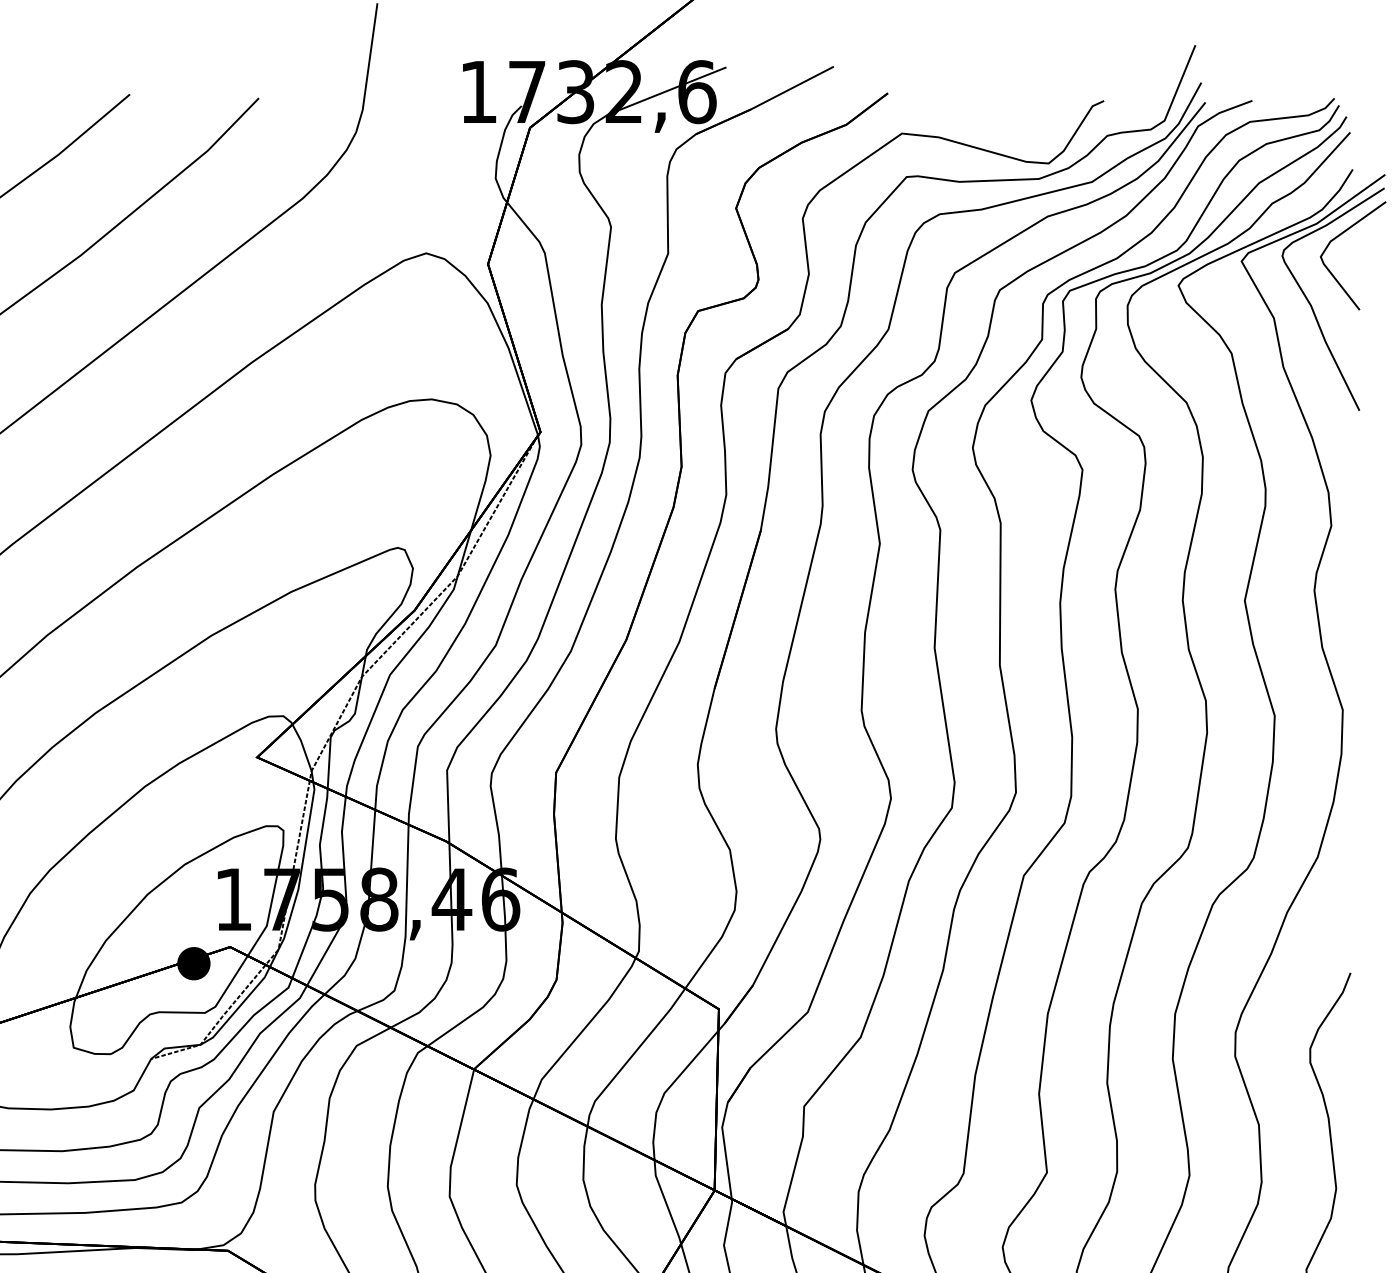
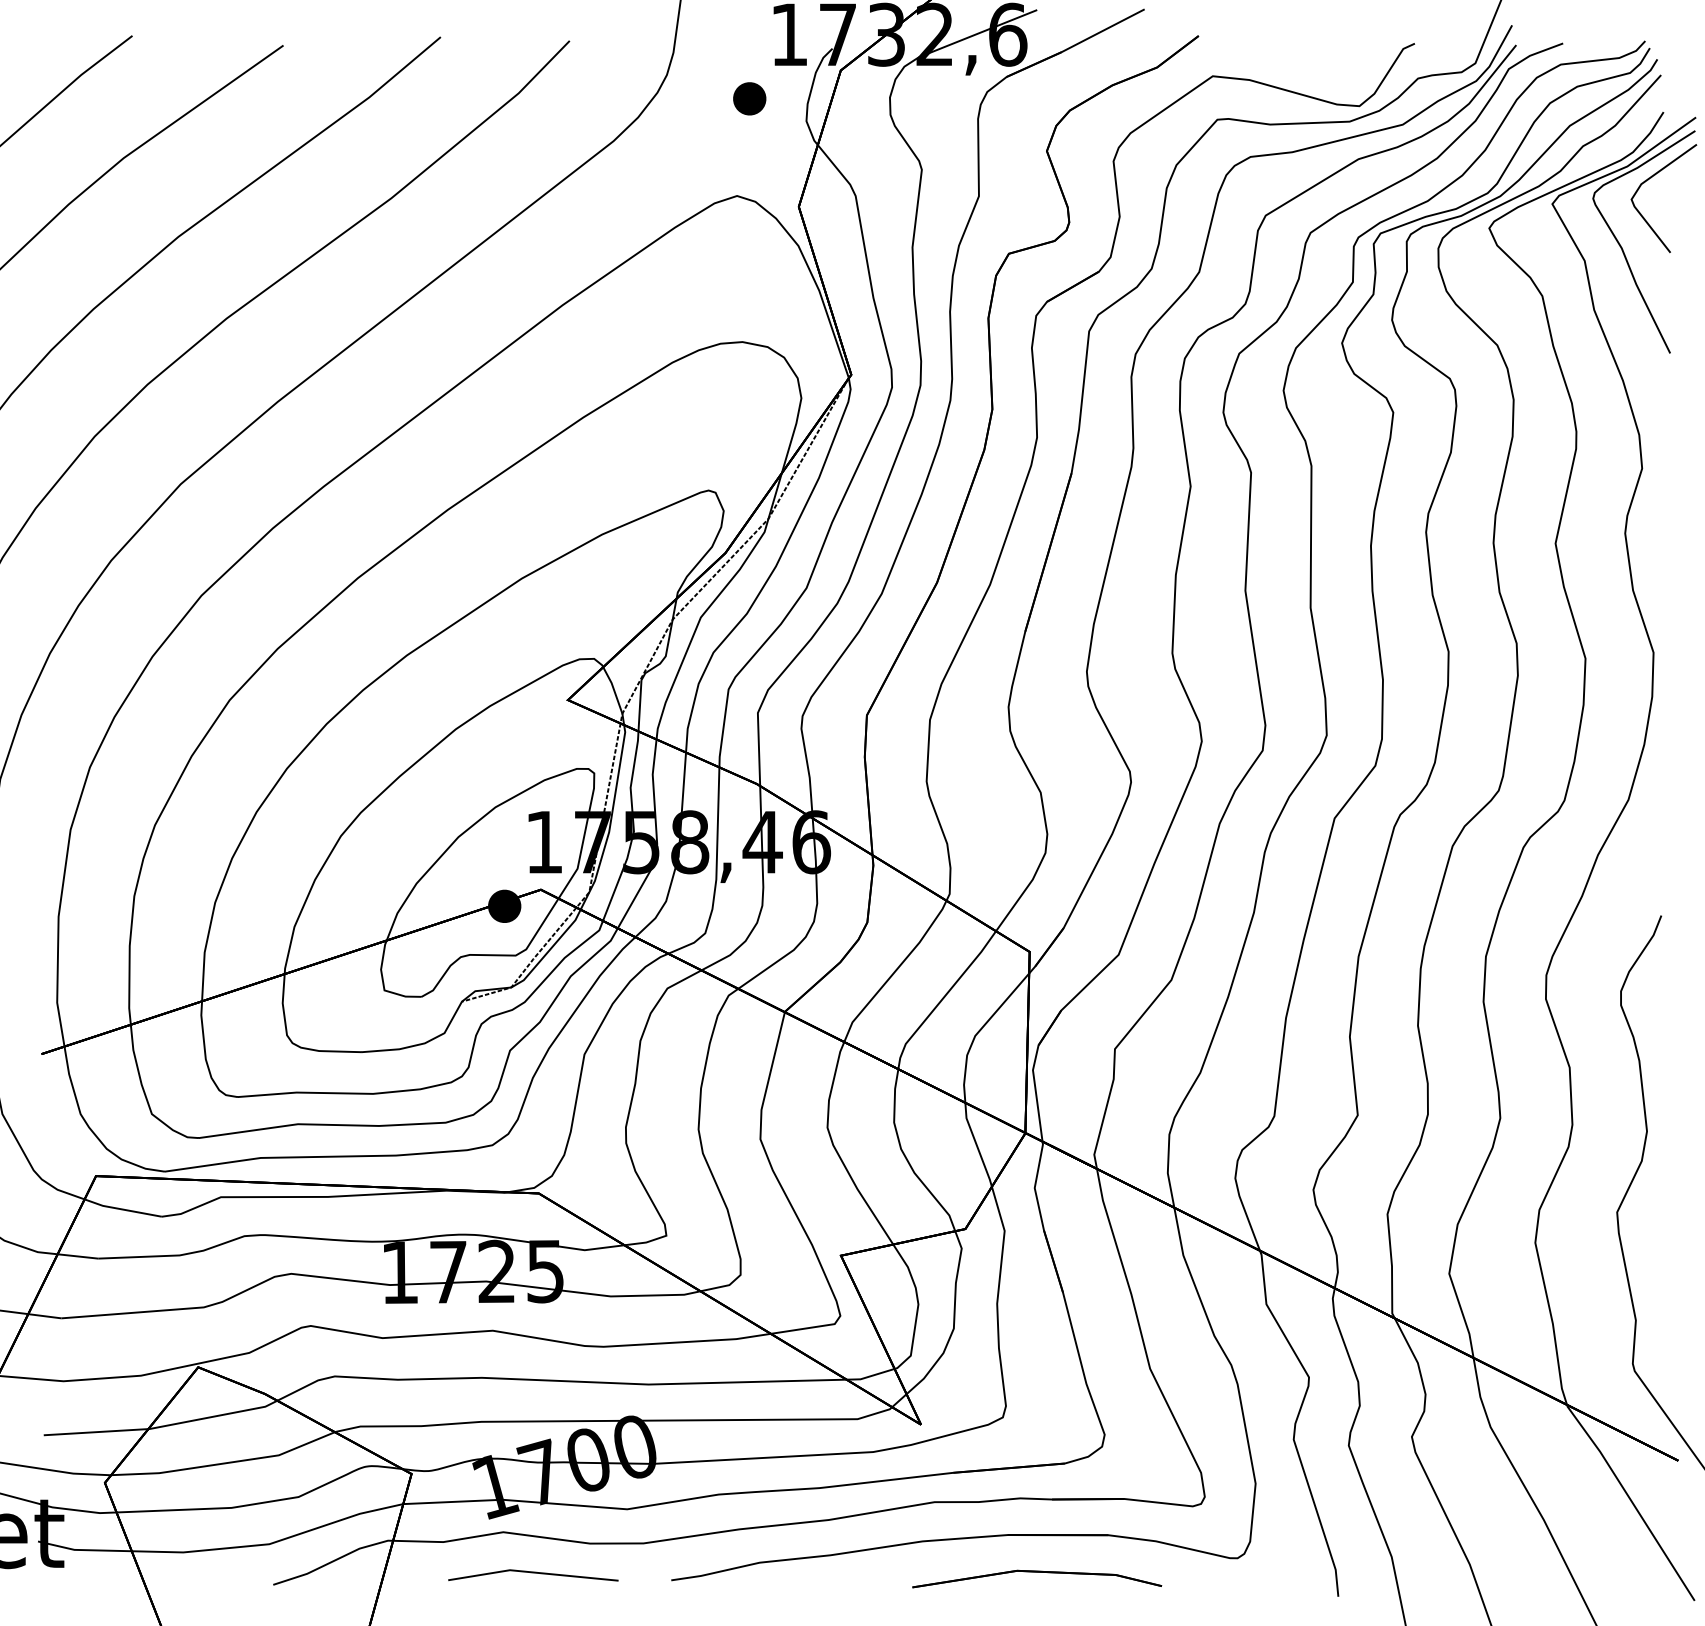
part: (438, 155) -> (749, 98), added

